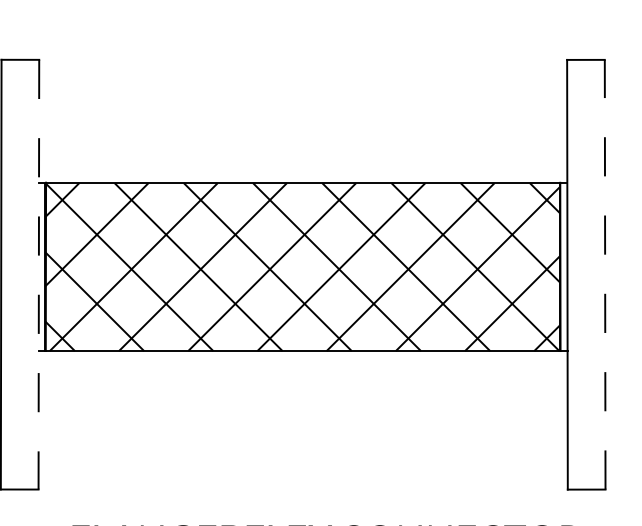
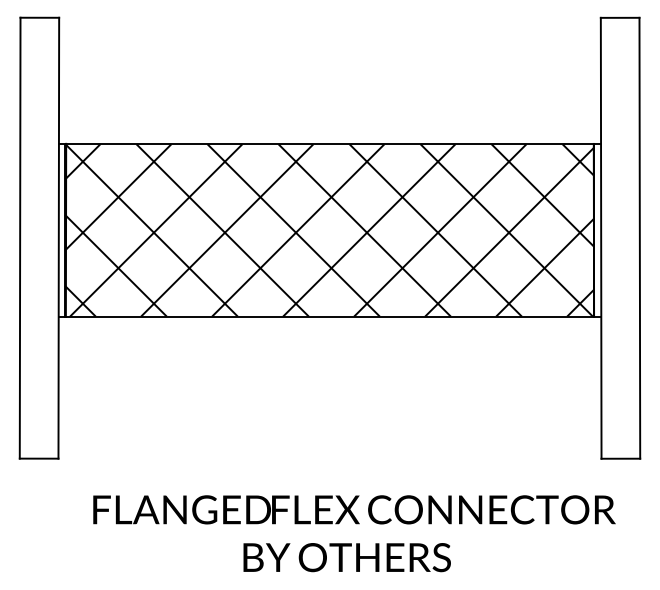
line: (604, 273) -> (639, 237), dashed -> solid
line: (38, 274) -> (58, 238), dashed -> solid

